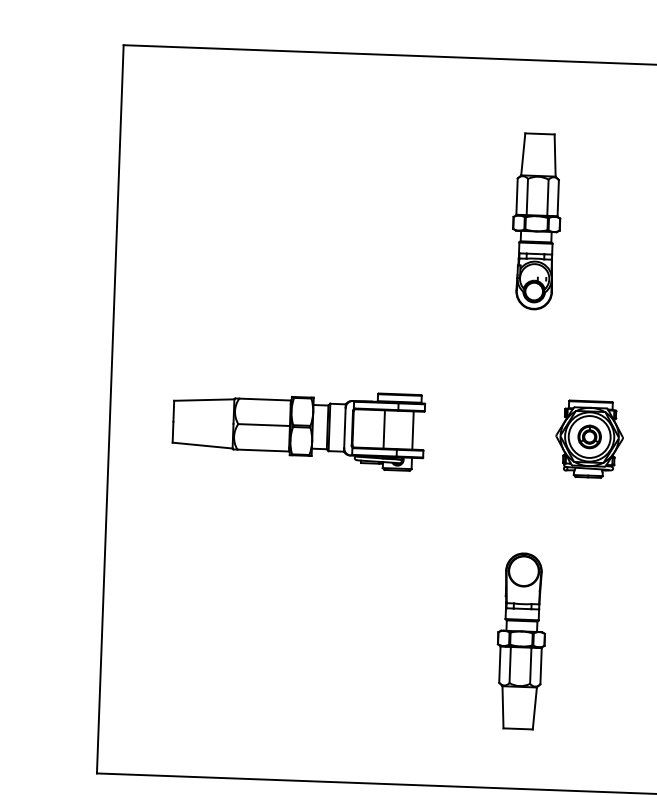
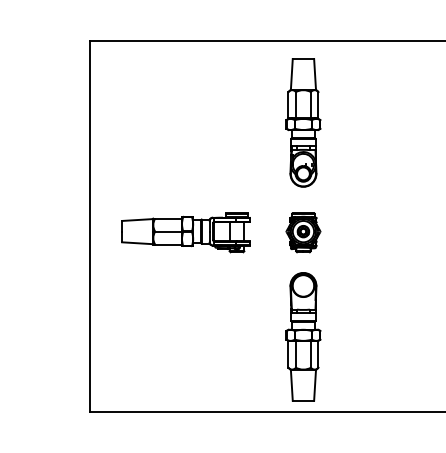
part: (536, 220) -> (303, 122), size x1.43
part: (589, 438) -> (303, 232), moved
part: (521, 640) -> (303, 336), size x1.43

